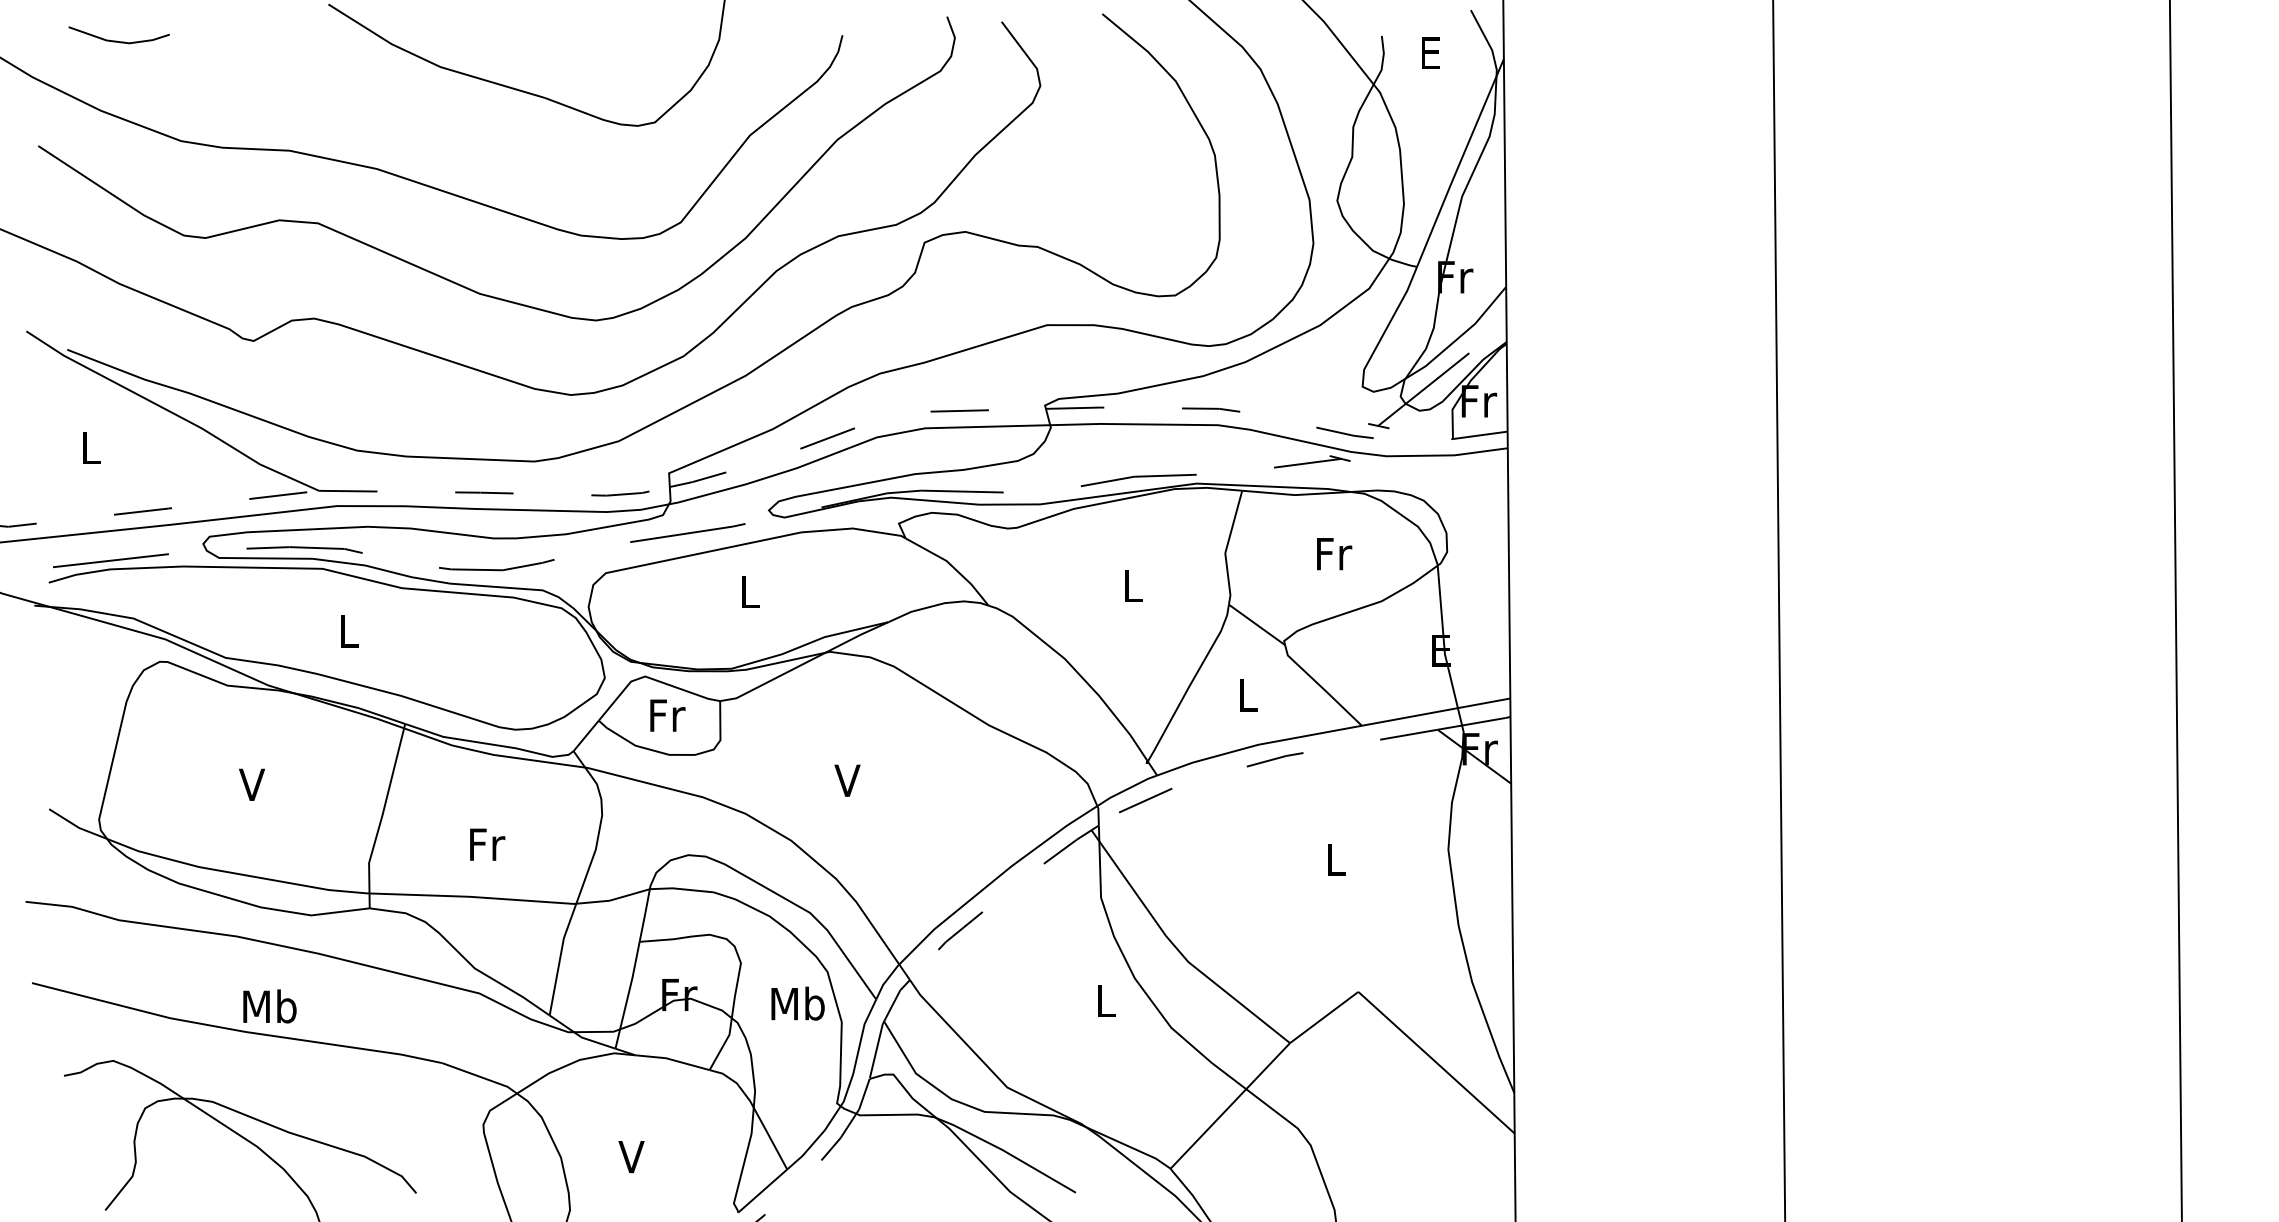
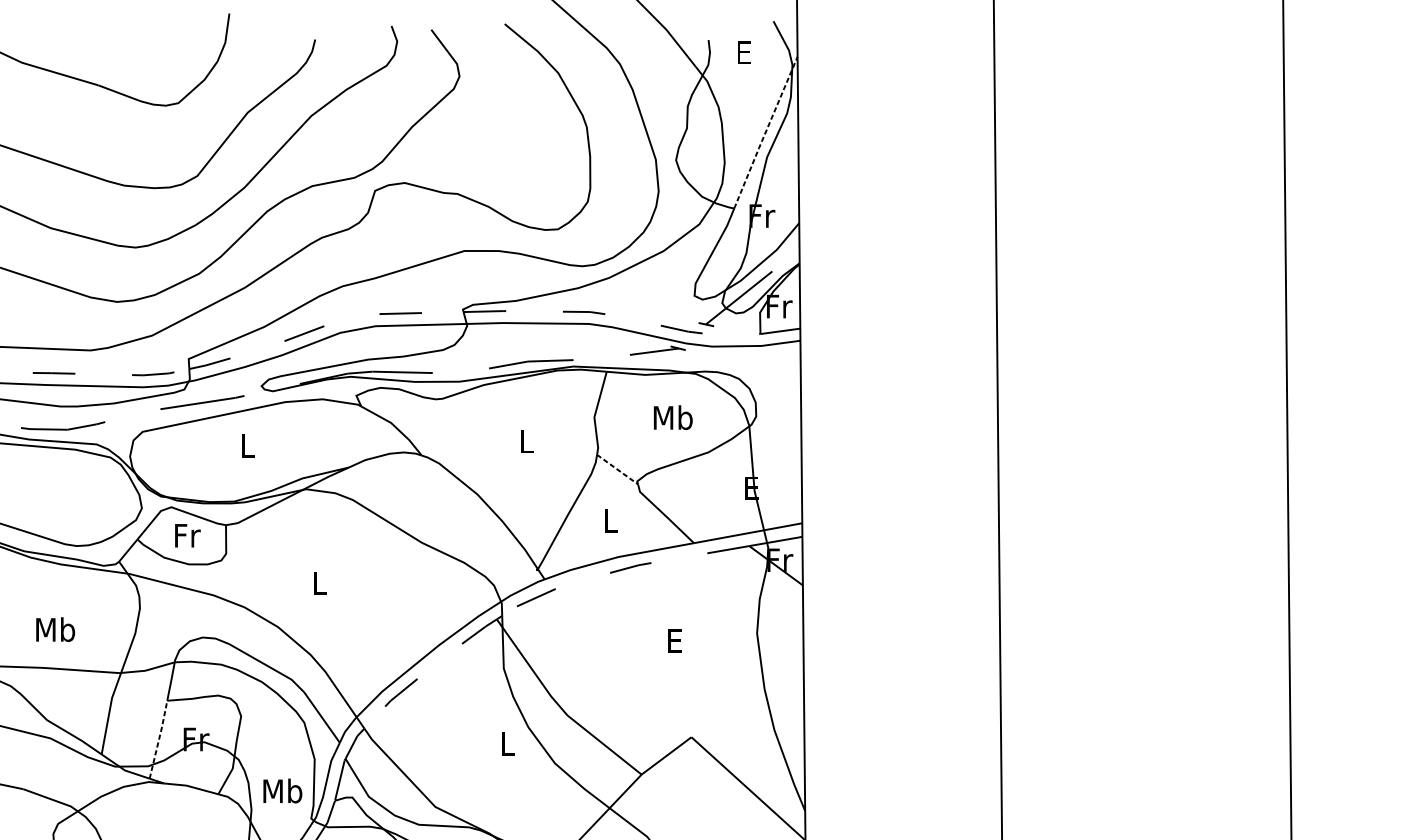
line: (1460, 162) -> (765, 132), solid -> dashed
text: (1333, 553) -> (673, 417), Fr -> Mb
line: (1257, 624) -> (617, 469), solid -> dashed
text: (847, 780) -> (318, 583), V -> L
text: (486, 844) -> (55, 629), Fr -> Mb
text: (1335, 859) -> (674, 640), L -> E
line: (628, 994) -> (159, 739), solid -> dashed
text: (797, 1003) -> (282, 790), moved

